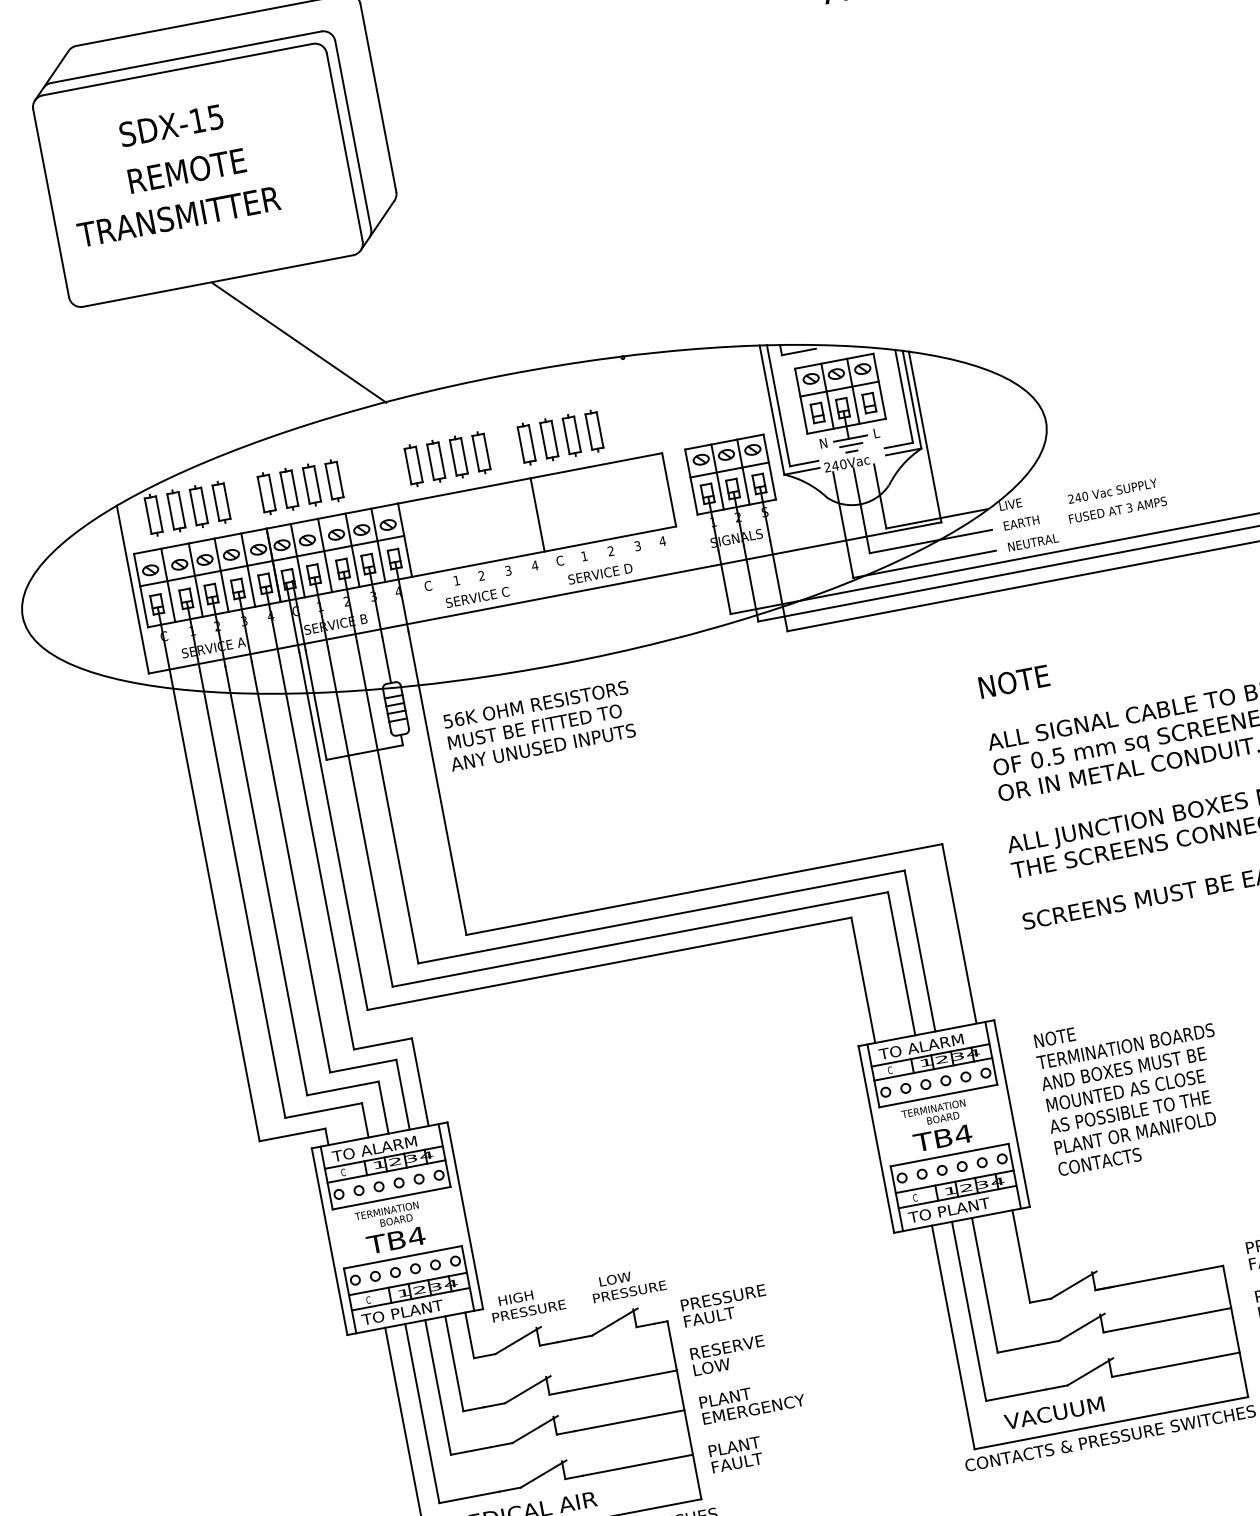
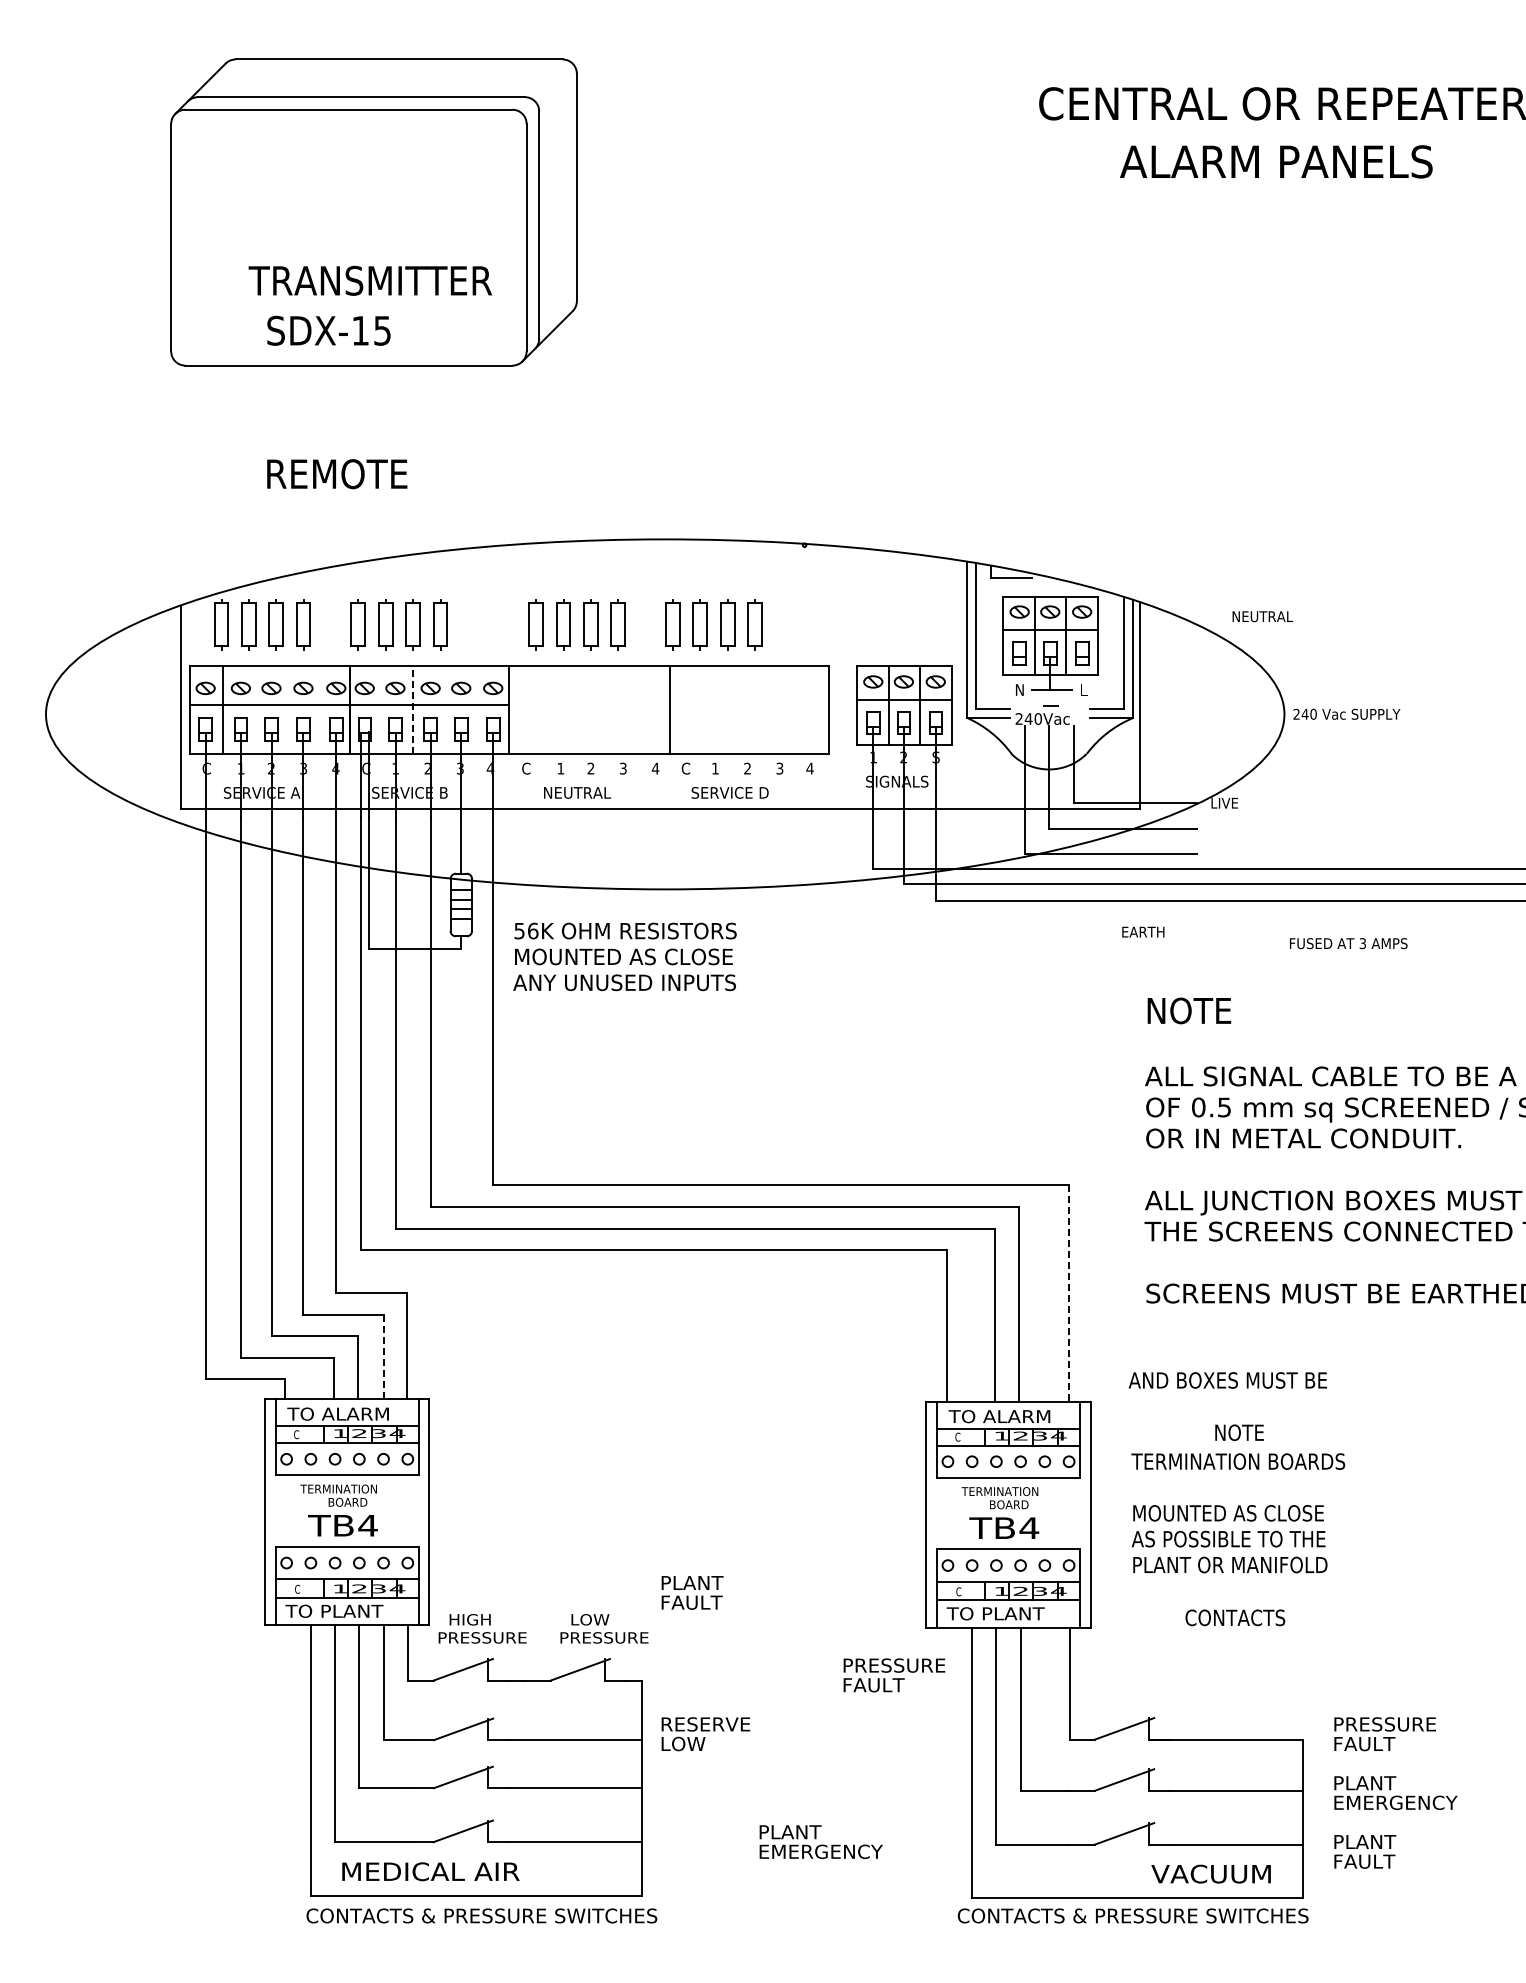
text: (170, 125) -> (328, 330), moved
text: (187, 171) -> (337, 474), moved
text: (178, 216) -> (369, 280), moved
line: (299, 343) -> (430, 456), removed
line: (851, 445) -> (1051, 698), removed
text: (1112, 490) -> (1346, 713), moved
text: (1117, 510) -> (1348, 943), moved
text: (1021, 522) -> (1143, 931), moved
text: (1033, 542) -> (1262, 616), moved
line: (378, 544) -> (477, 709), removed
line: (352, 549) -> (445, 709), removed
line: (324, 555) -> (412, 709), solid -> dashed
line: (297, 560) -> (379, 709), removed
line: (248, 569) -> (319, 709), removed
line: (221, 574) -> (287, 709), removed
line: (195, 579) -> (256, 709), removed
text: (477, 597) -> (581, 792), SERVICE C -> NEUTRAL
text: (545, 724) -> (632, 956), MUST BE FITTED TO -> MOUNTED AS CLOSE
line: (959, 933) -> (1069, 1292), solid -> dashed
text: (1054, 1037) -> (1239, 1432), moved
text: (1123, 1068) -> (1227, 1380), moved
line: (402, 1094) -> (383, 1356), solid -> dashed
text: (1099, 1161) -> (1235, 1617), moved
text: (724, 1305) -> (894, 1675), moved
text: (751, 1401) -> (820, 1841), moved
text: (1053, 1412) -> (1210, 1873), moved
text: (736, 1454) -> (692, 1592), moved

